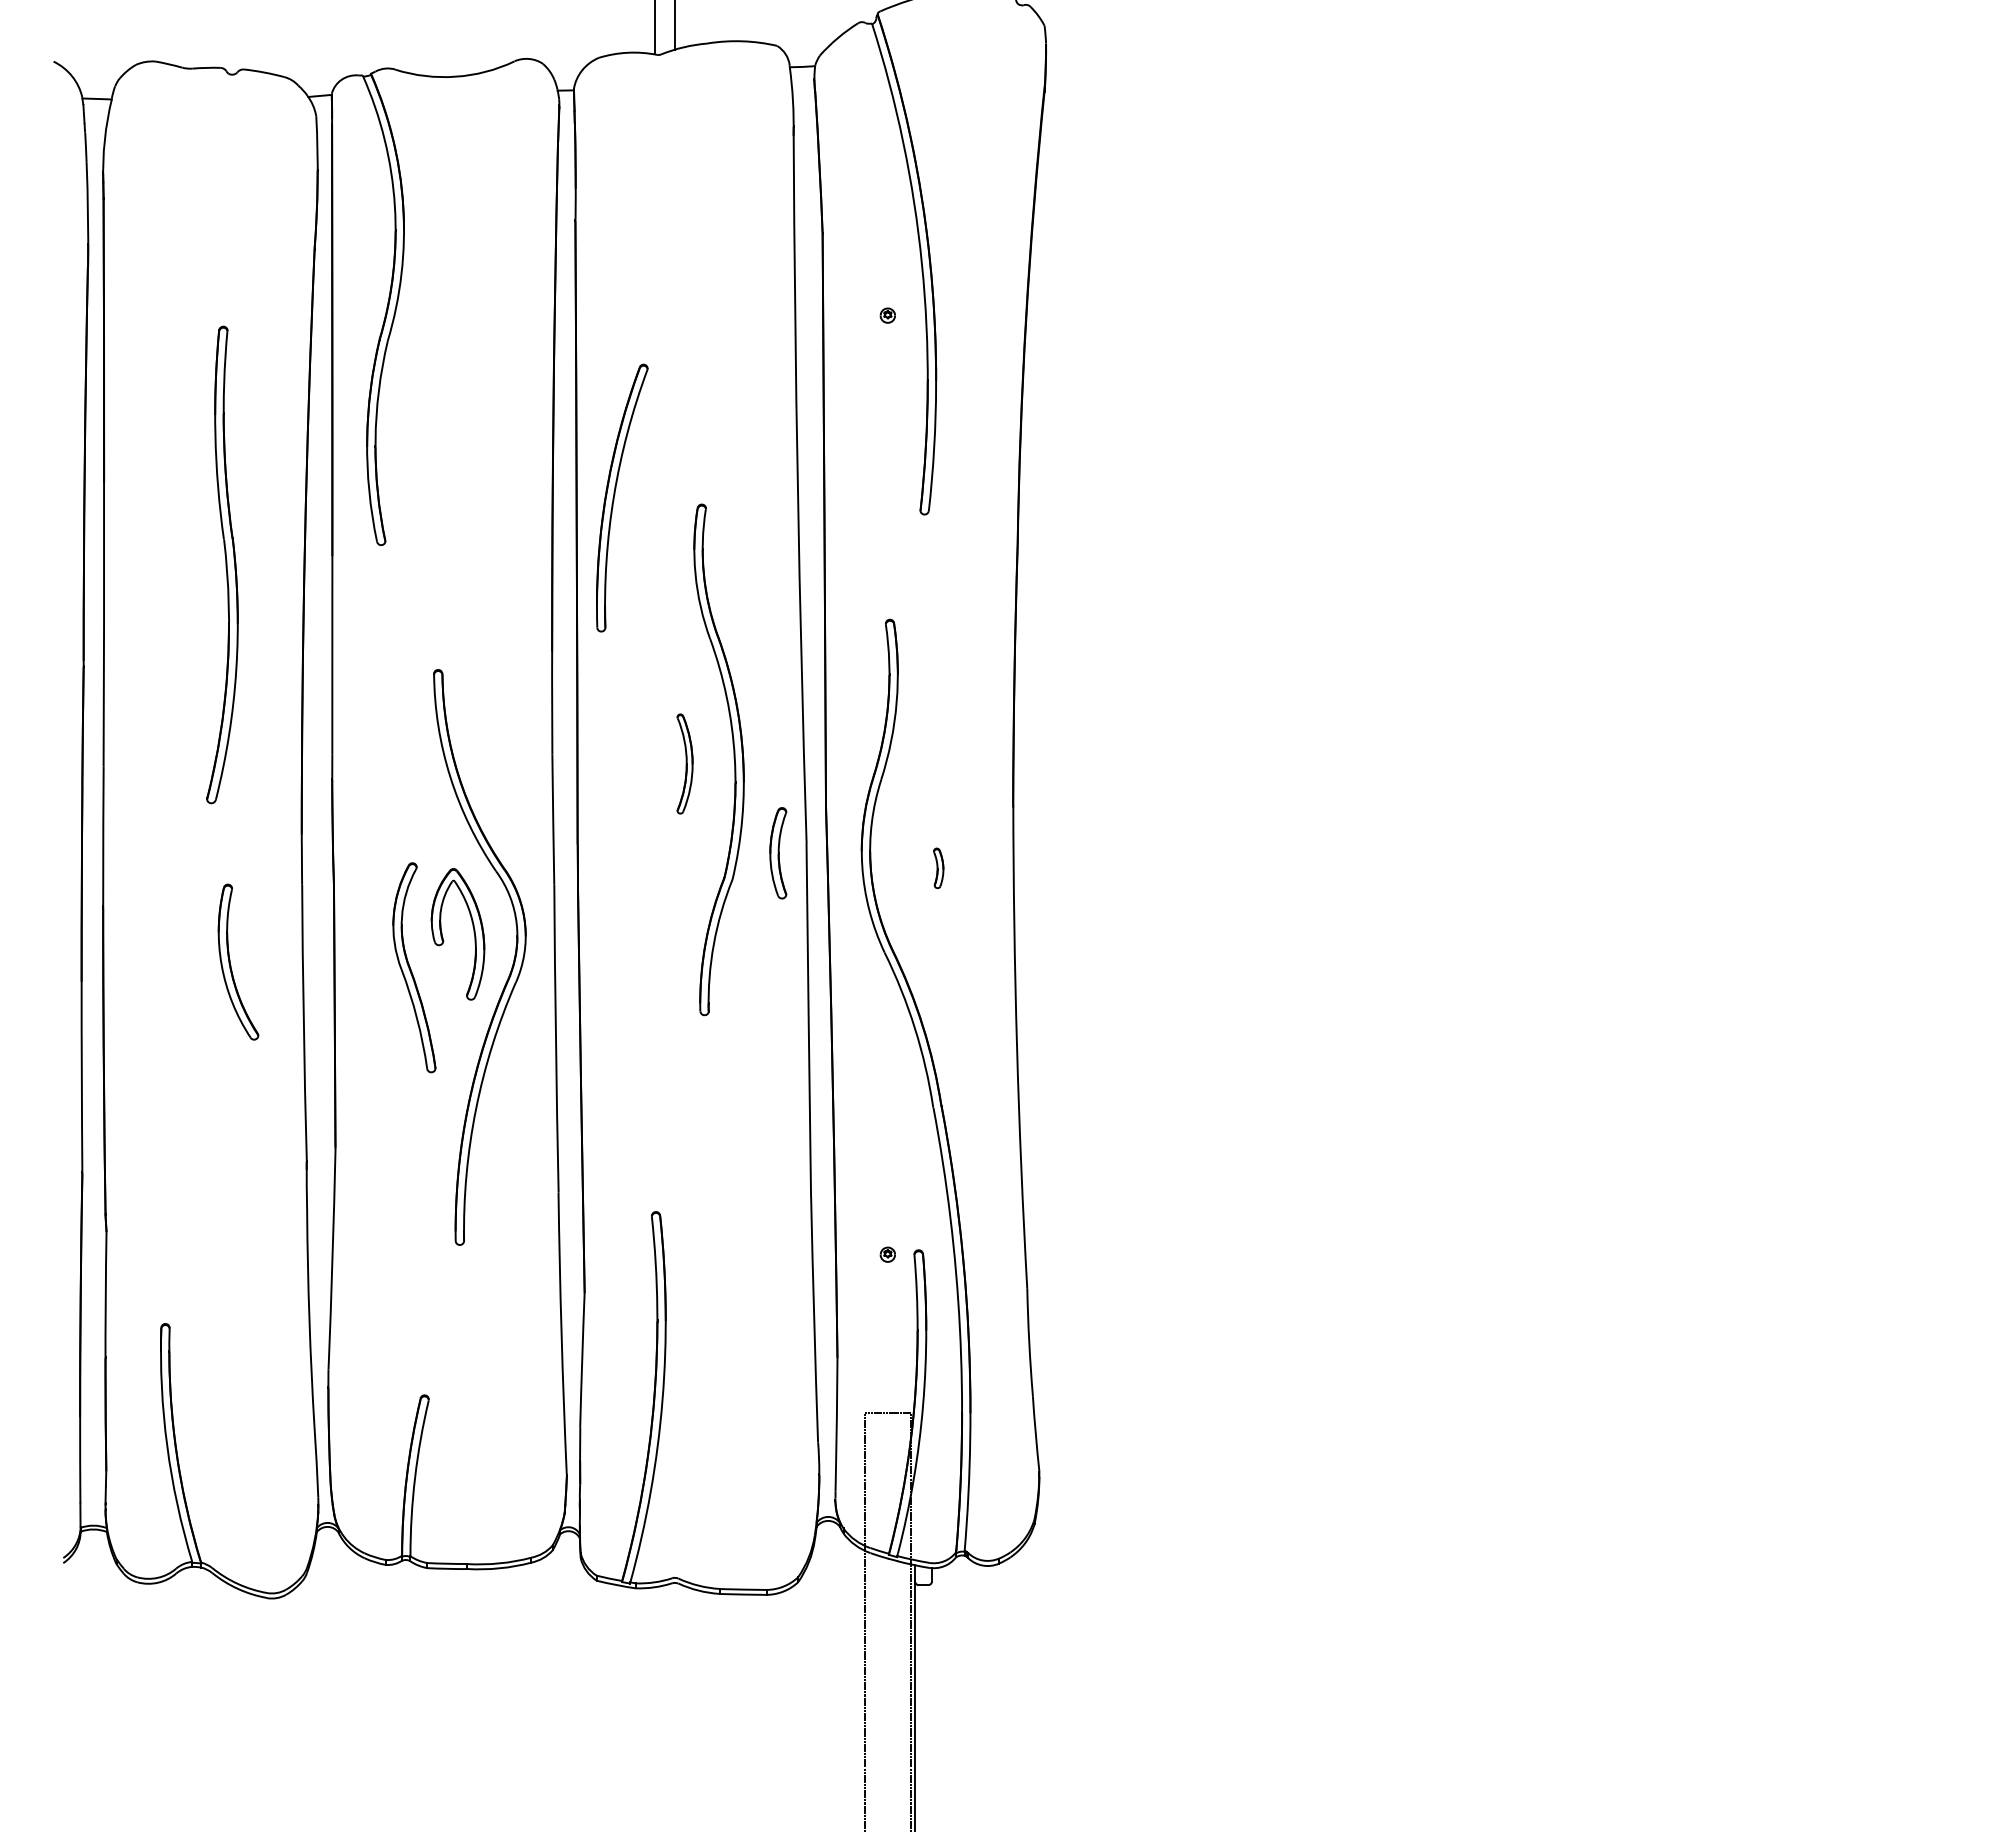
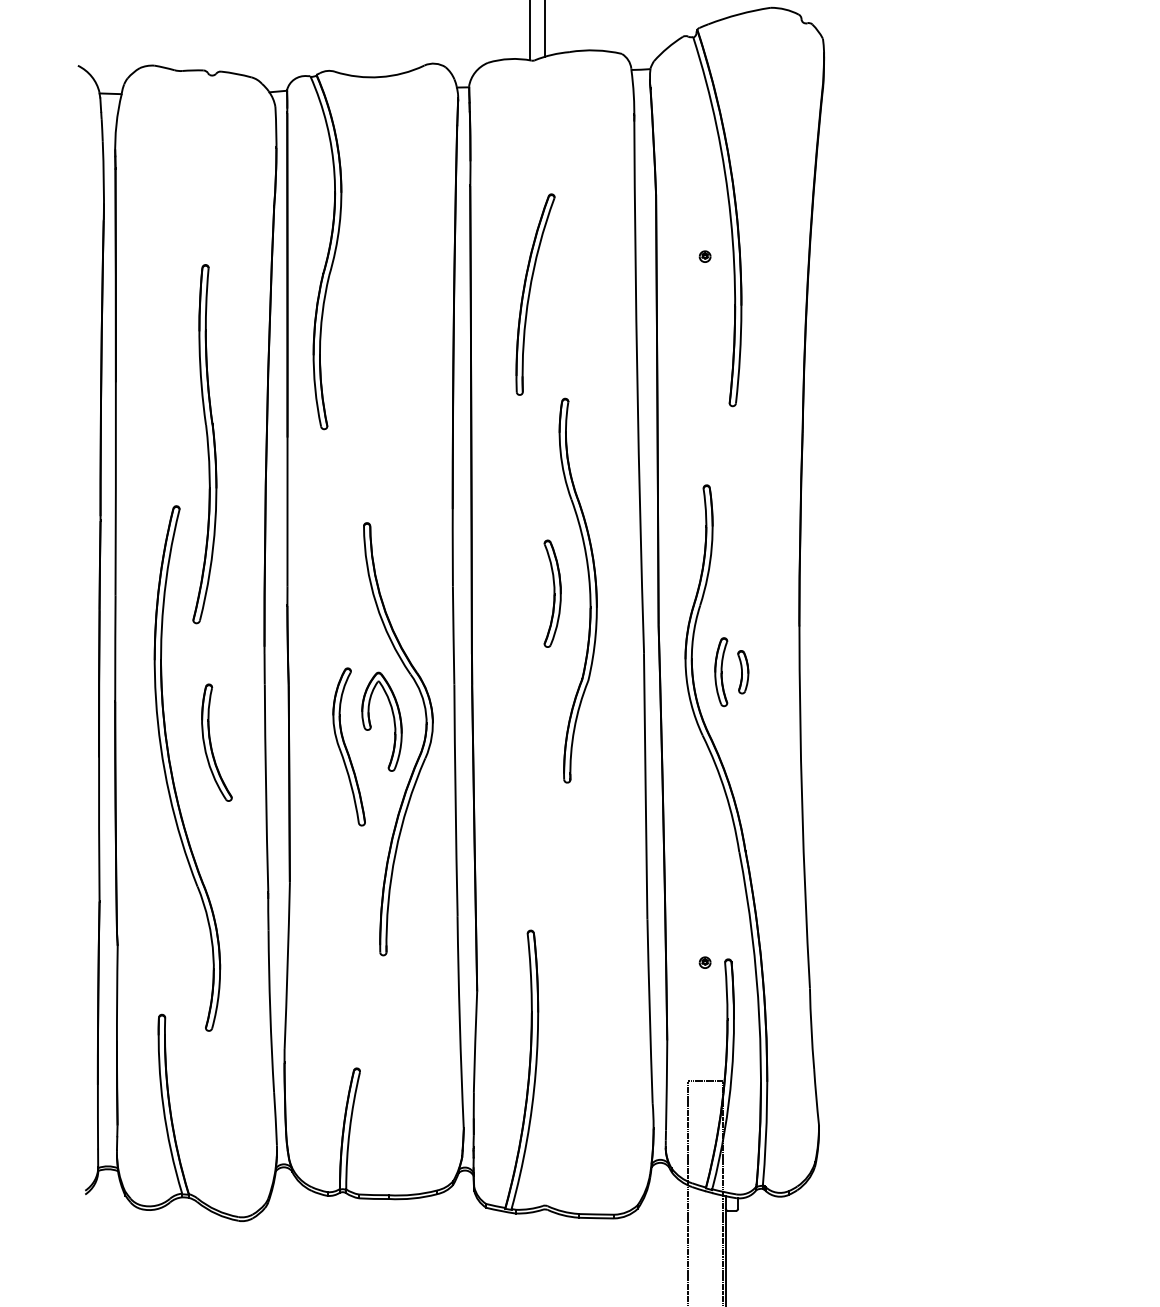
part: (615, 494) -> (530, 291), moved
part: (684, 763) -> (552, 593), size x1.43
part: (778, 853) -> (721, 672), moved
part: (938, 868) -> (743, 672), size x1.43
part: (179, 1002) -> (172, 773), added

